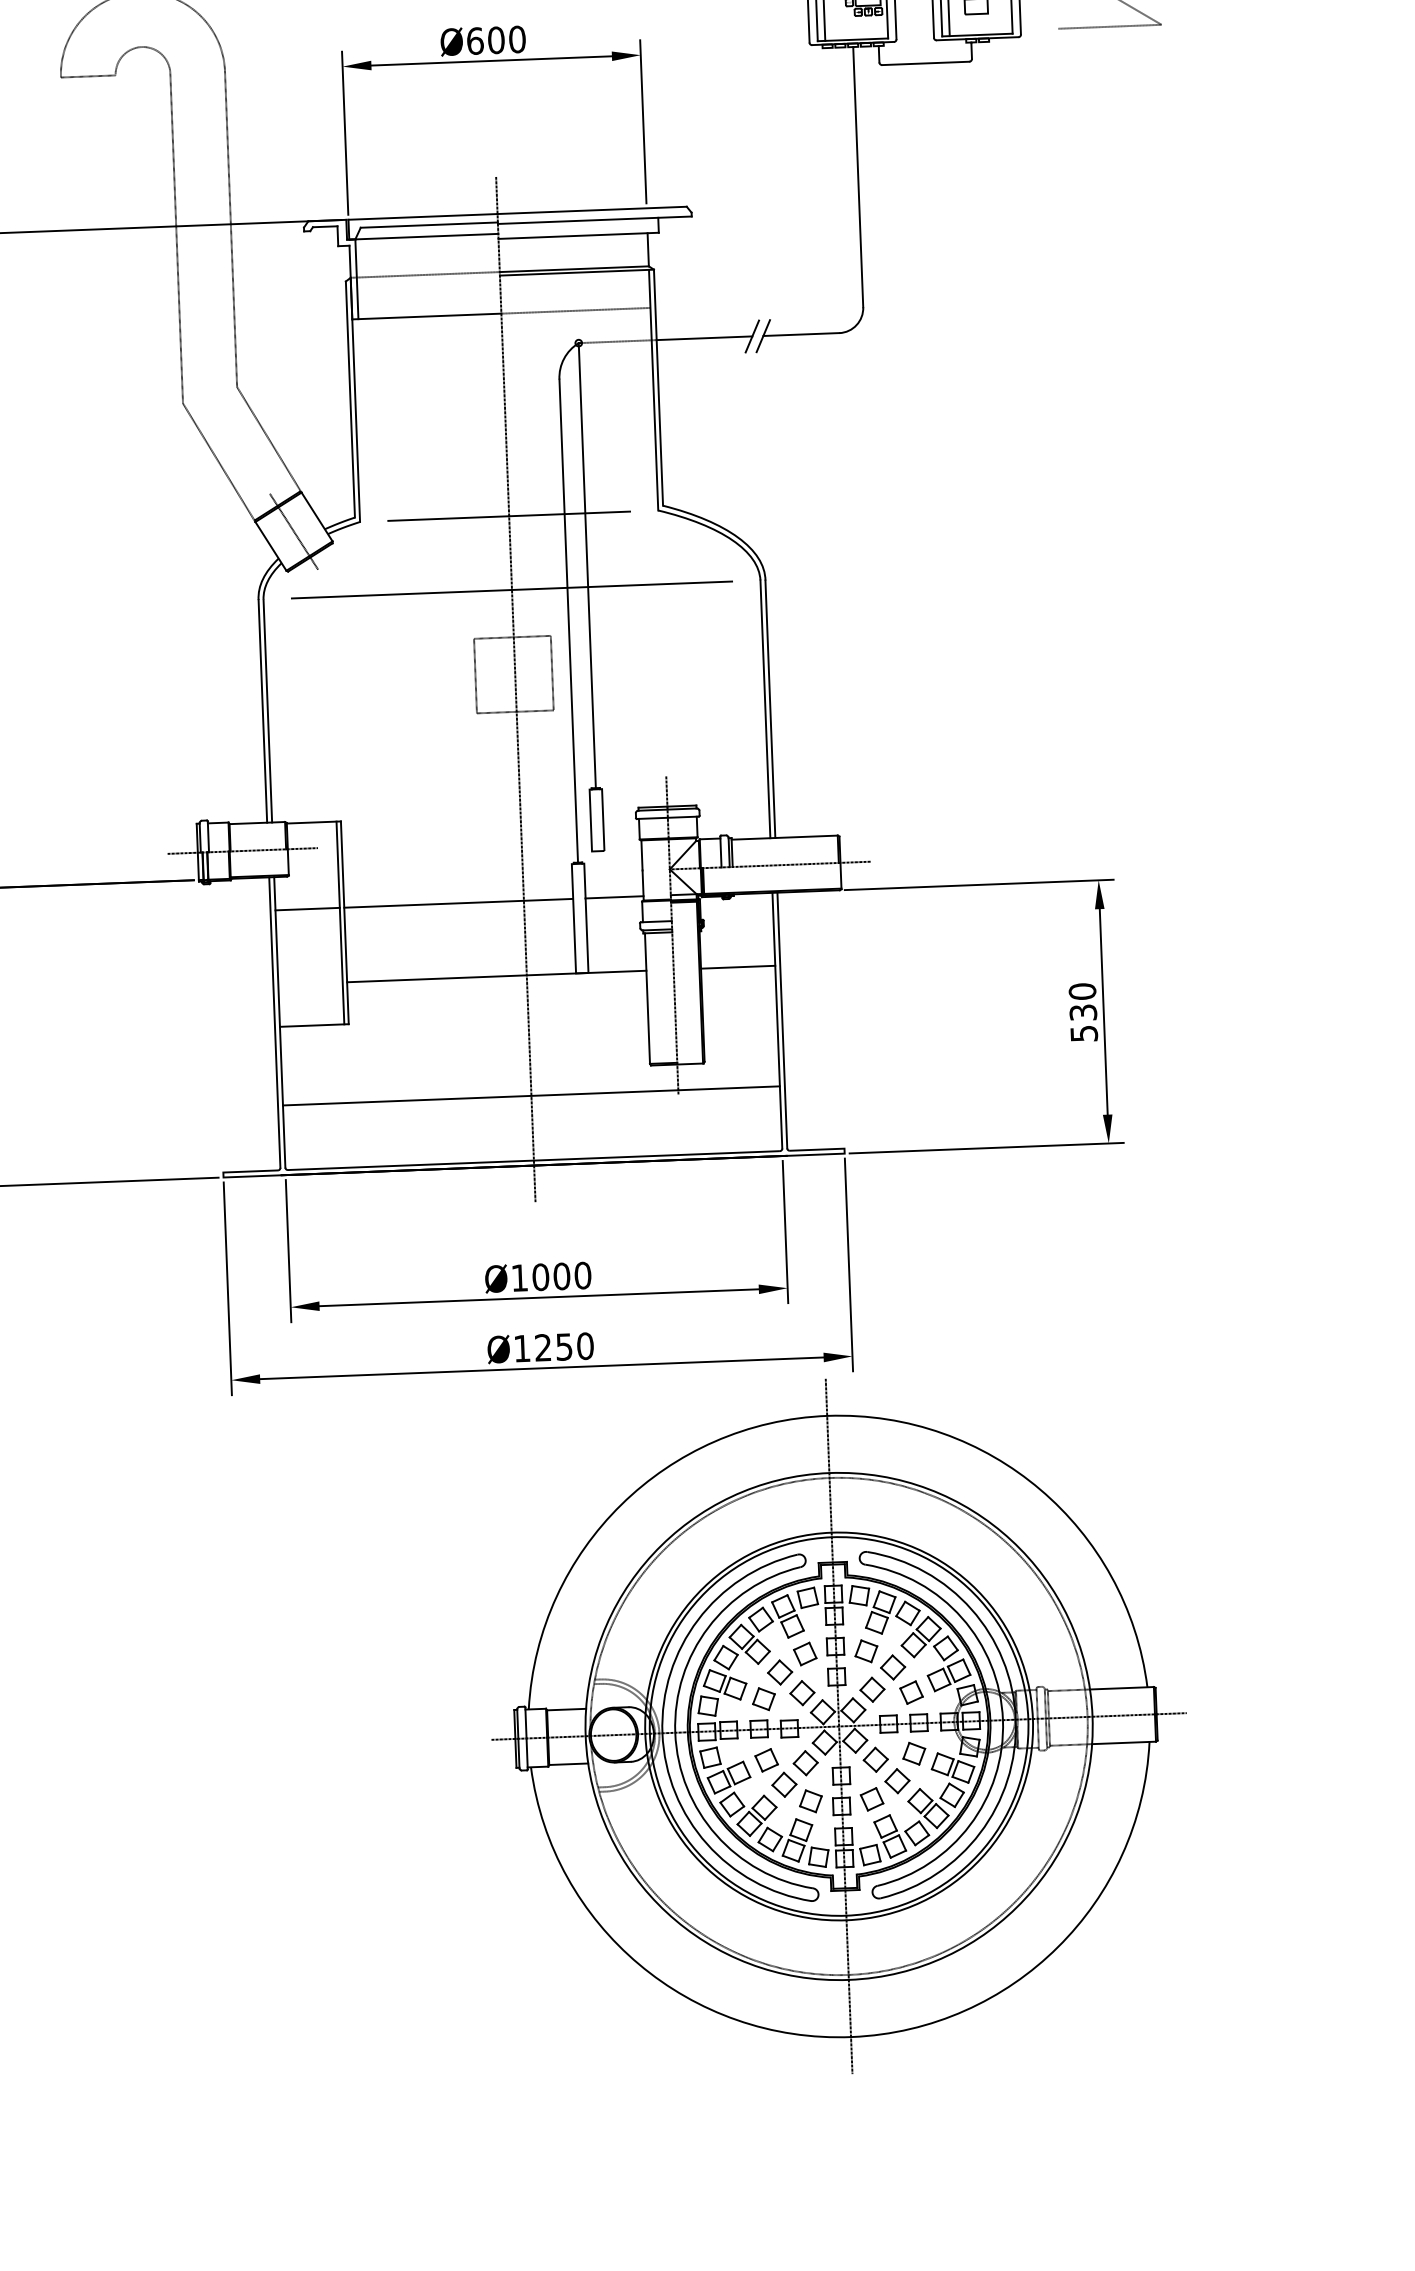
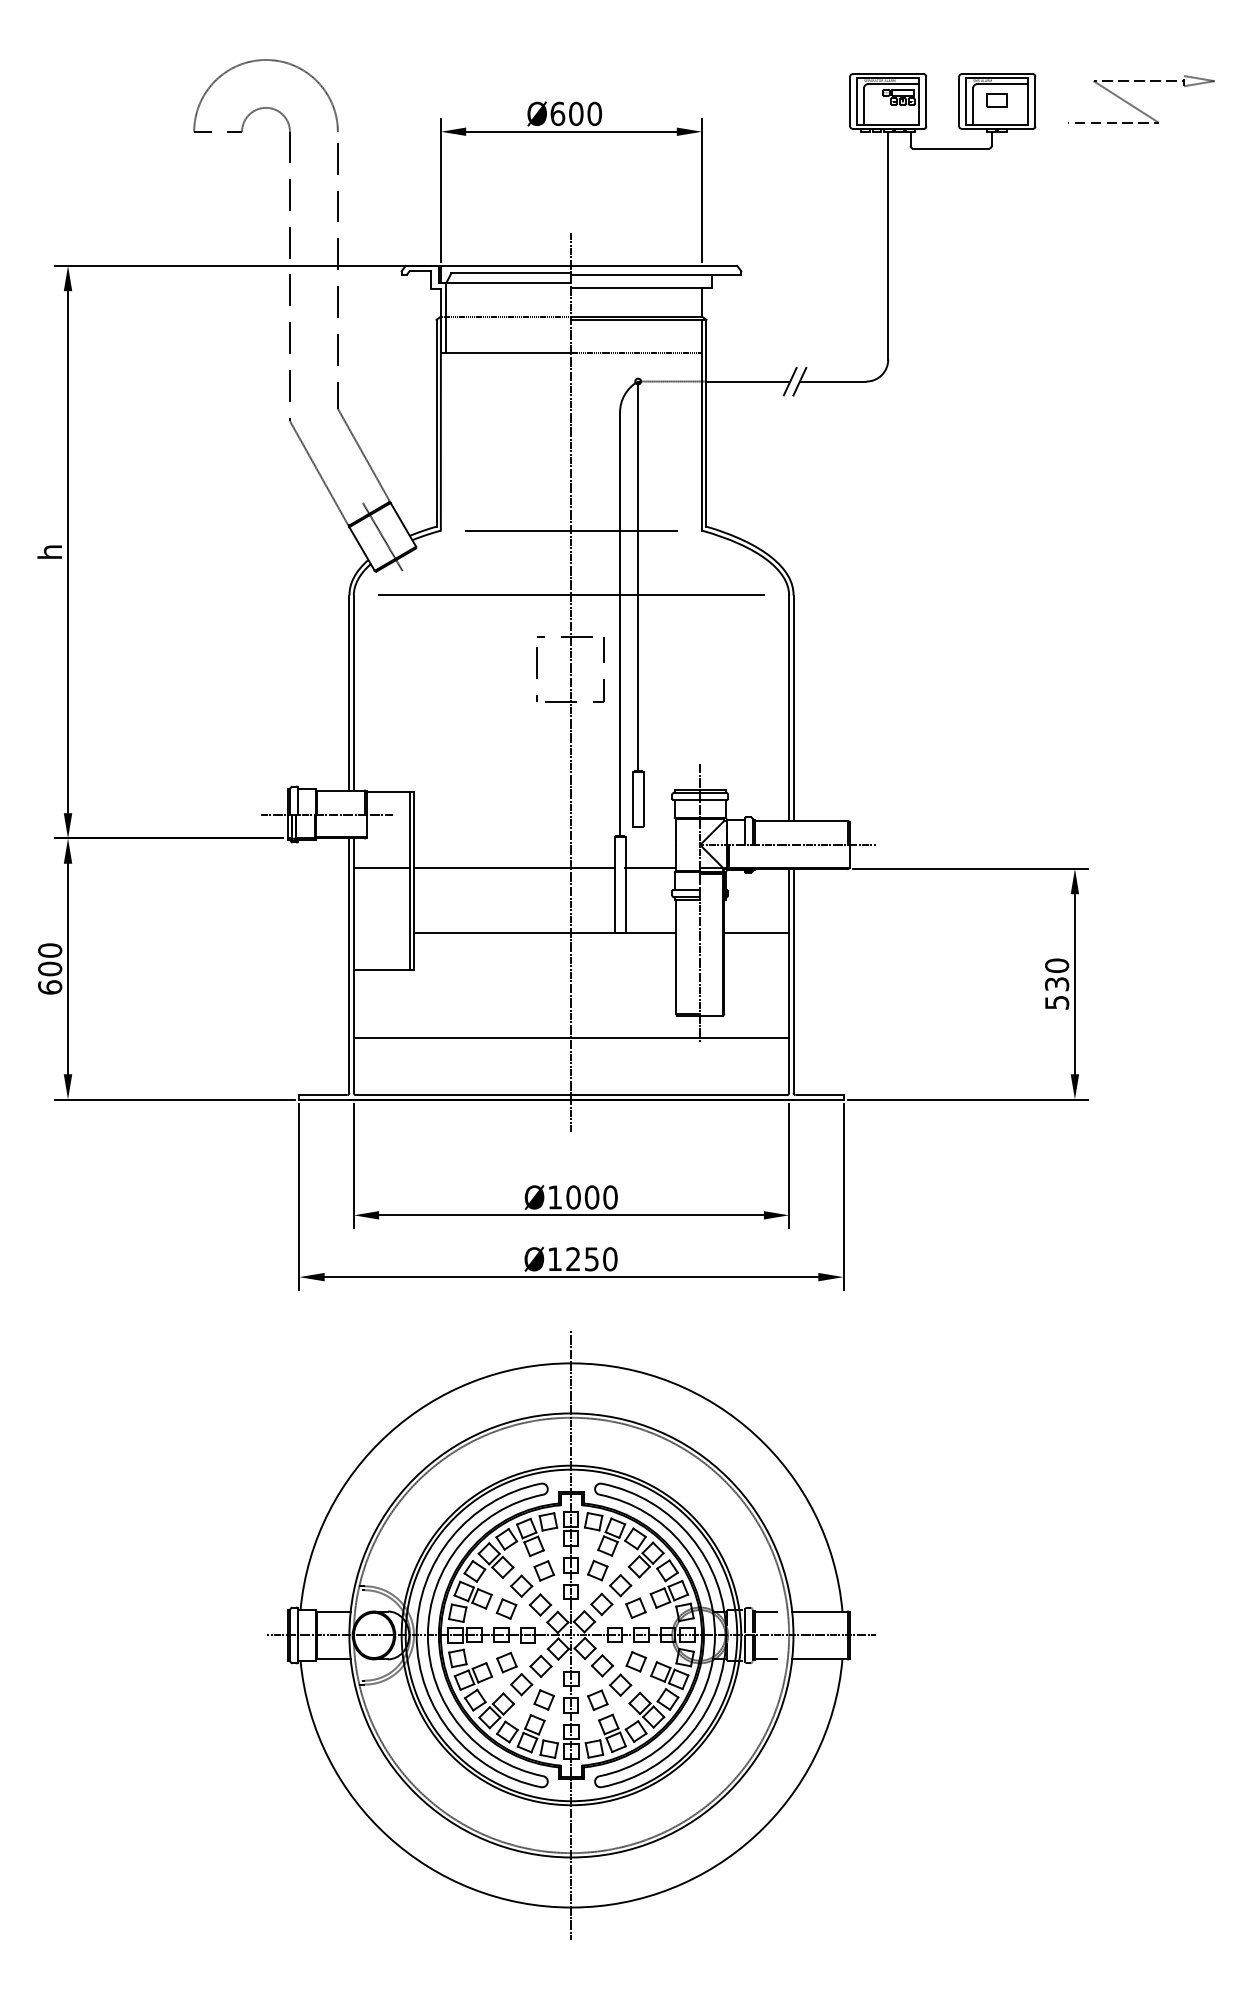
part: (839, 1726) -> (571, 1635), moved

